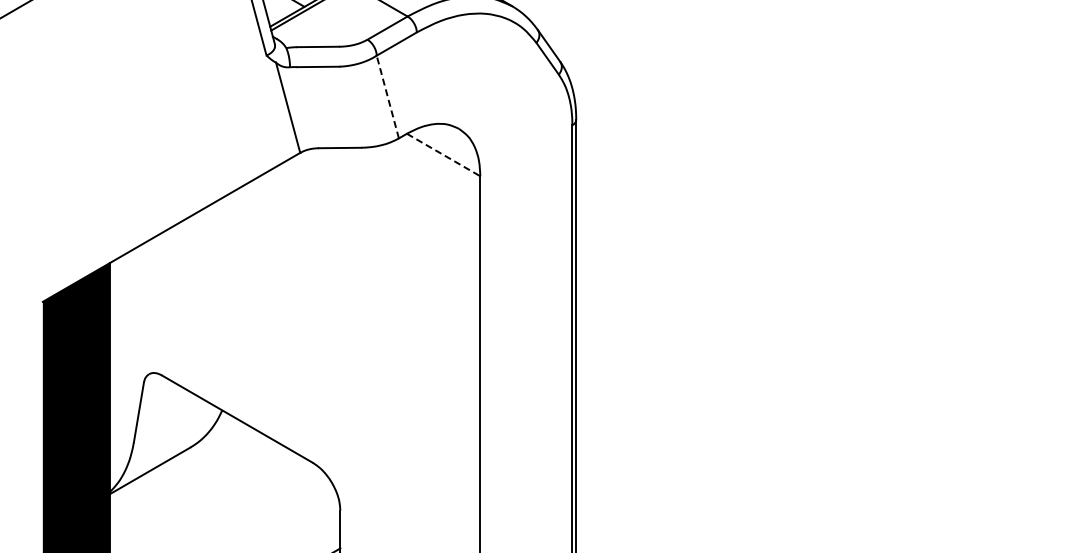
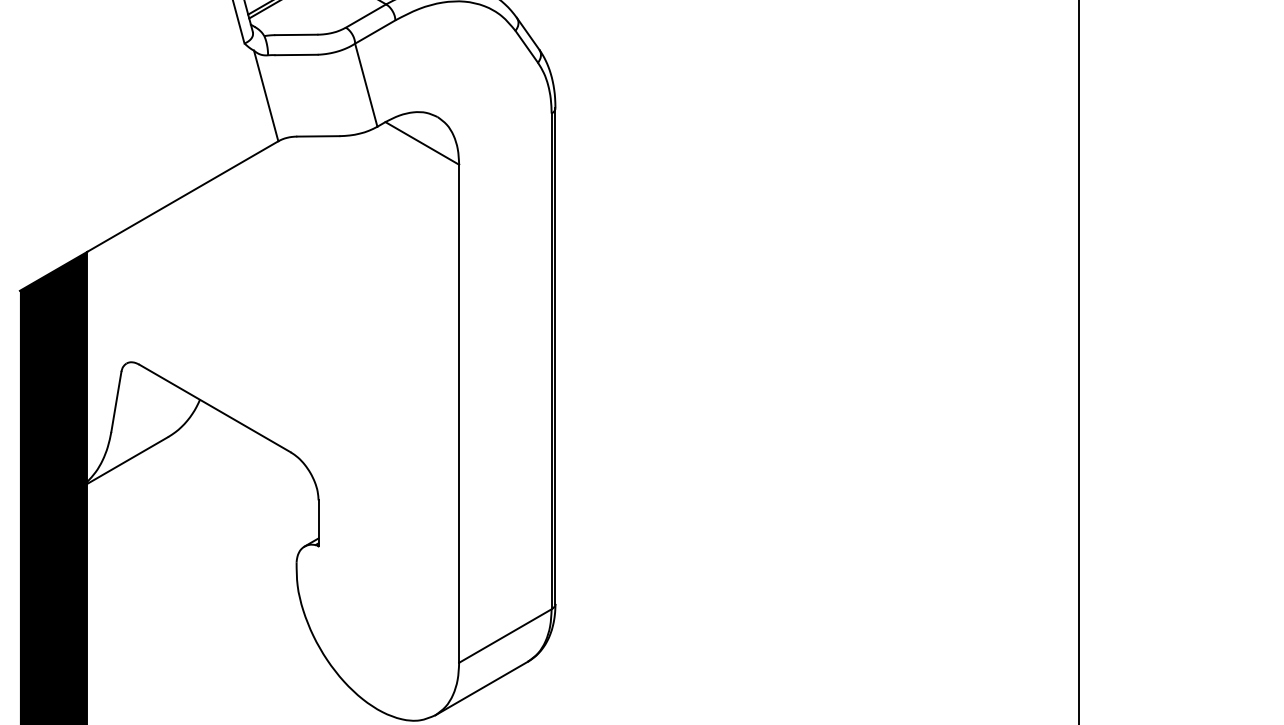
line: (388, 96) -> (366, 84), dashed -> solid
line: (443, 155) -> (422, 143), dashed -> solid

